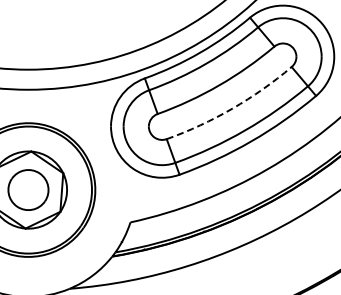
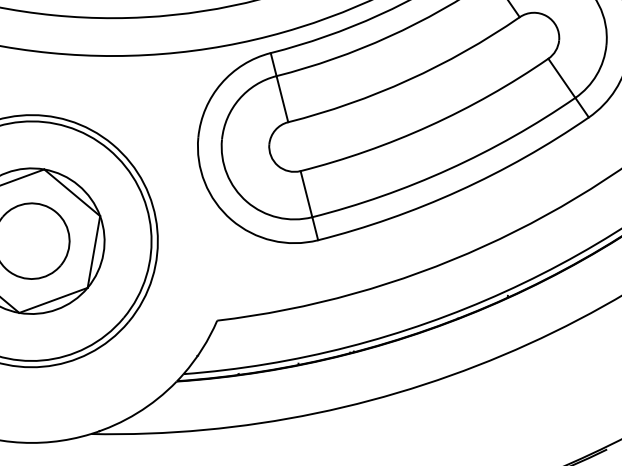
arc: (232, 108) -> (429, 125), dashed -> solid

